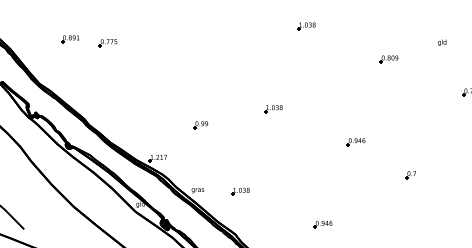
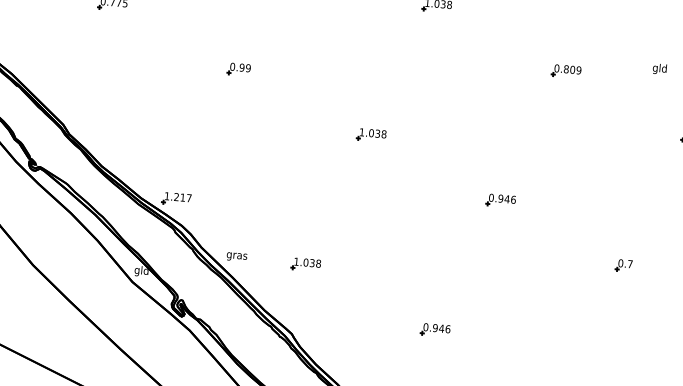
text: (442, 42) -> (660, 68), moved
part: (200, 125) -> (238, 70), moved
part: (410, 175) -> (623, 266), moved

